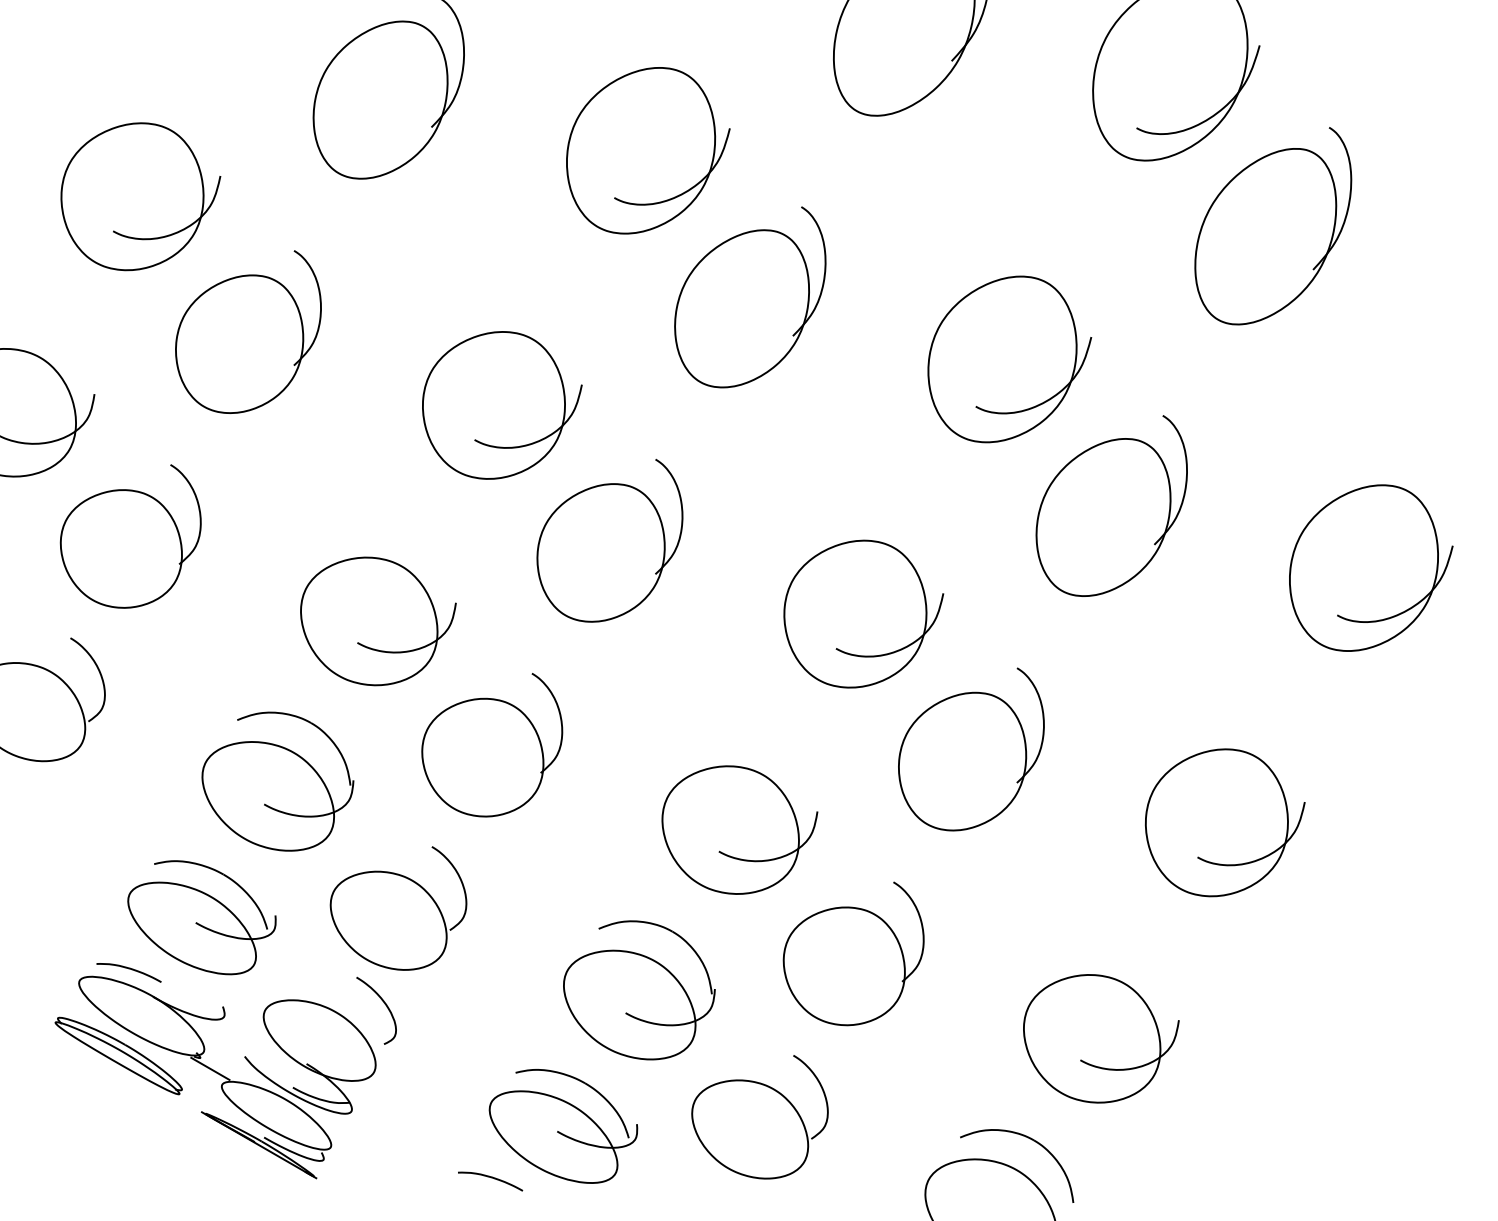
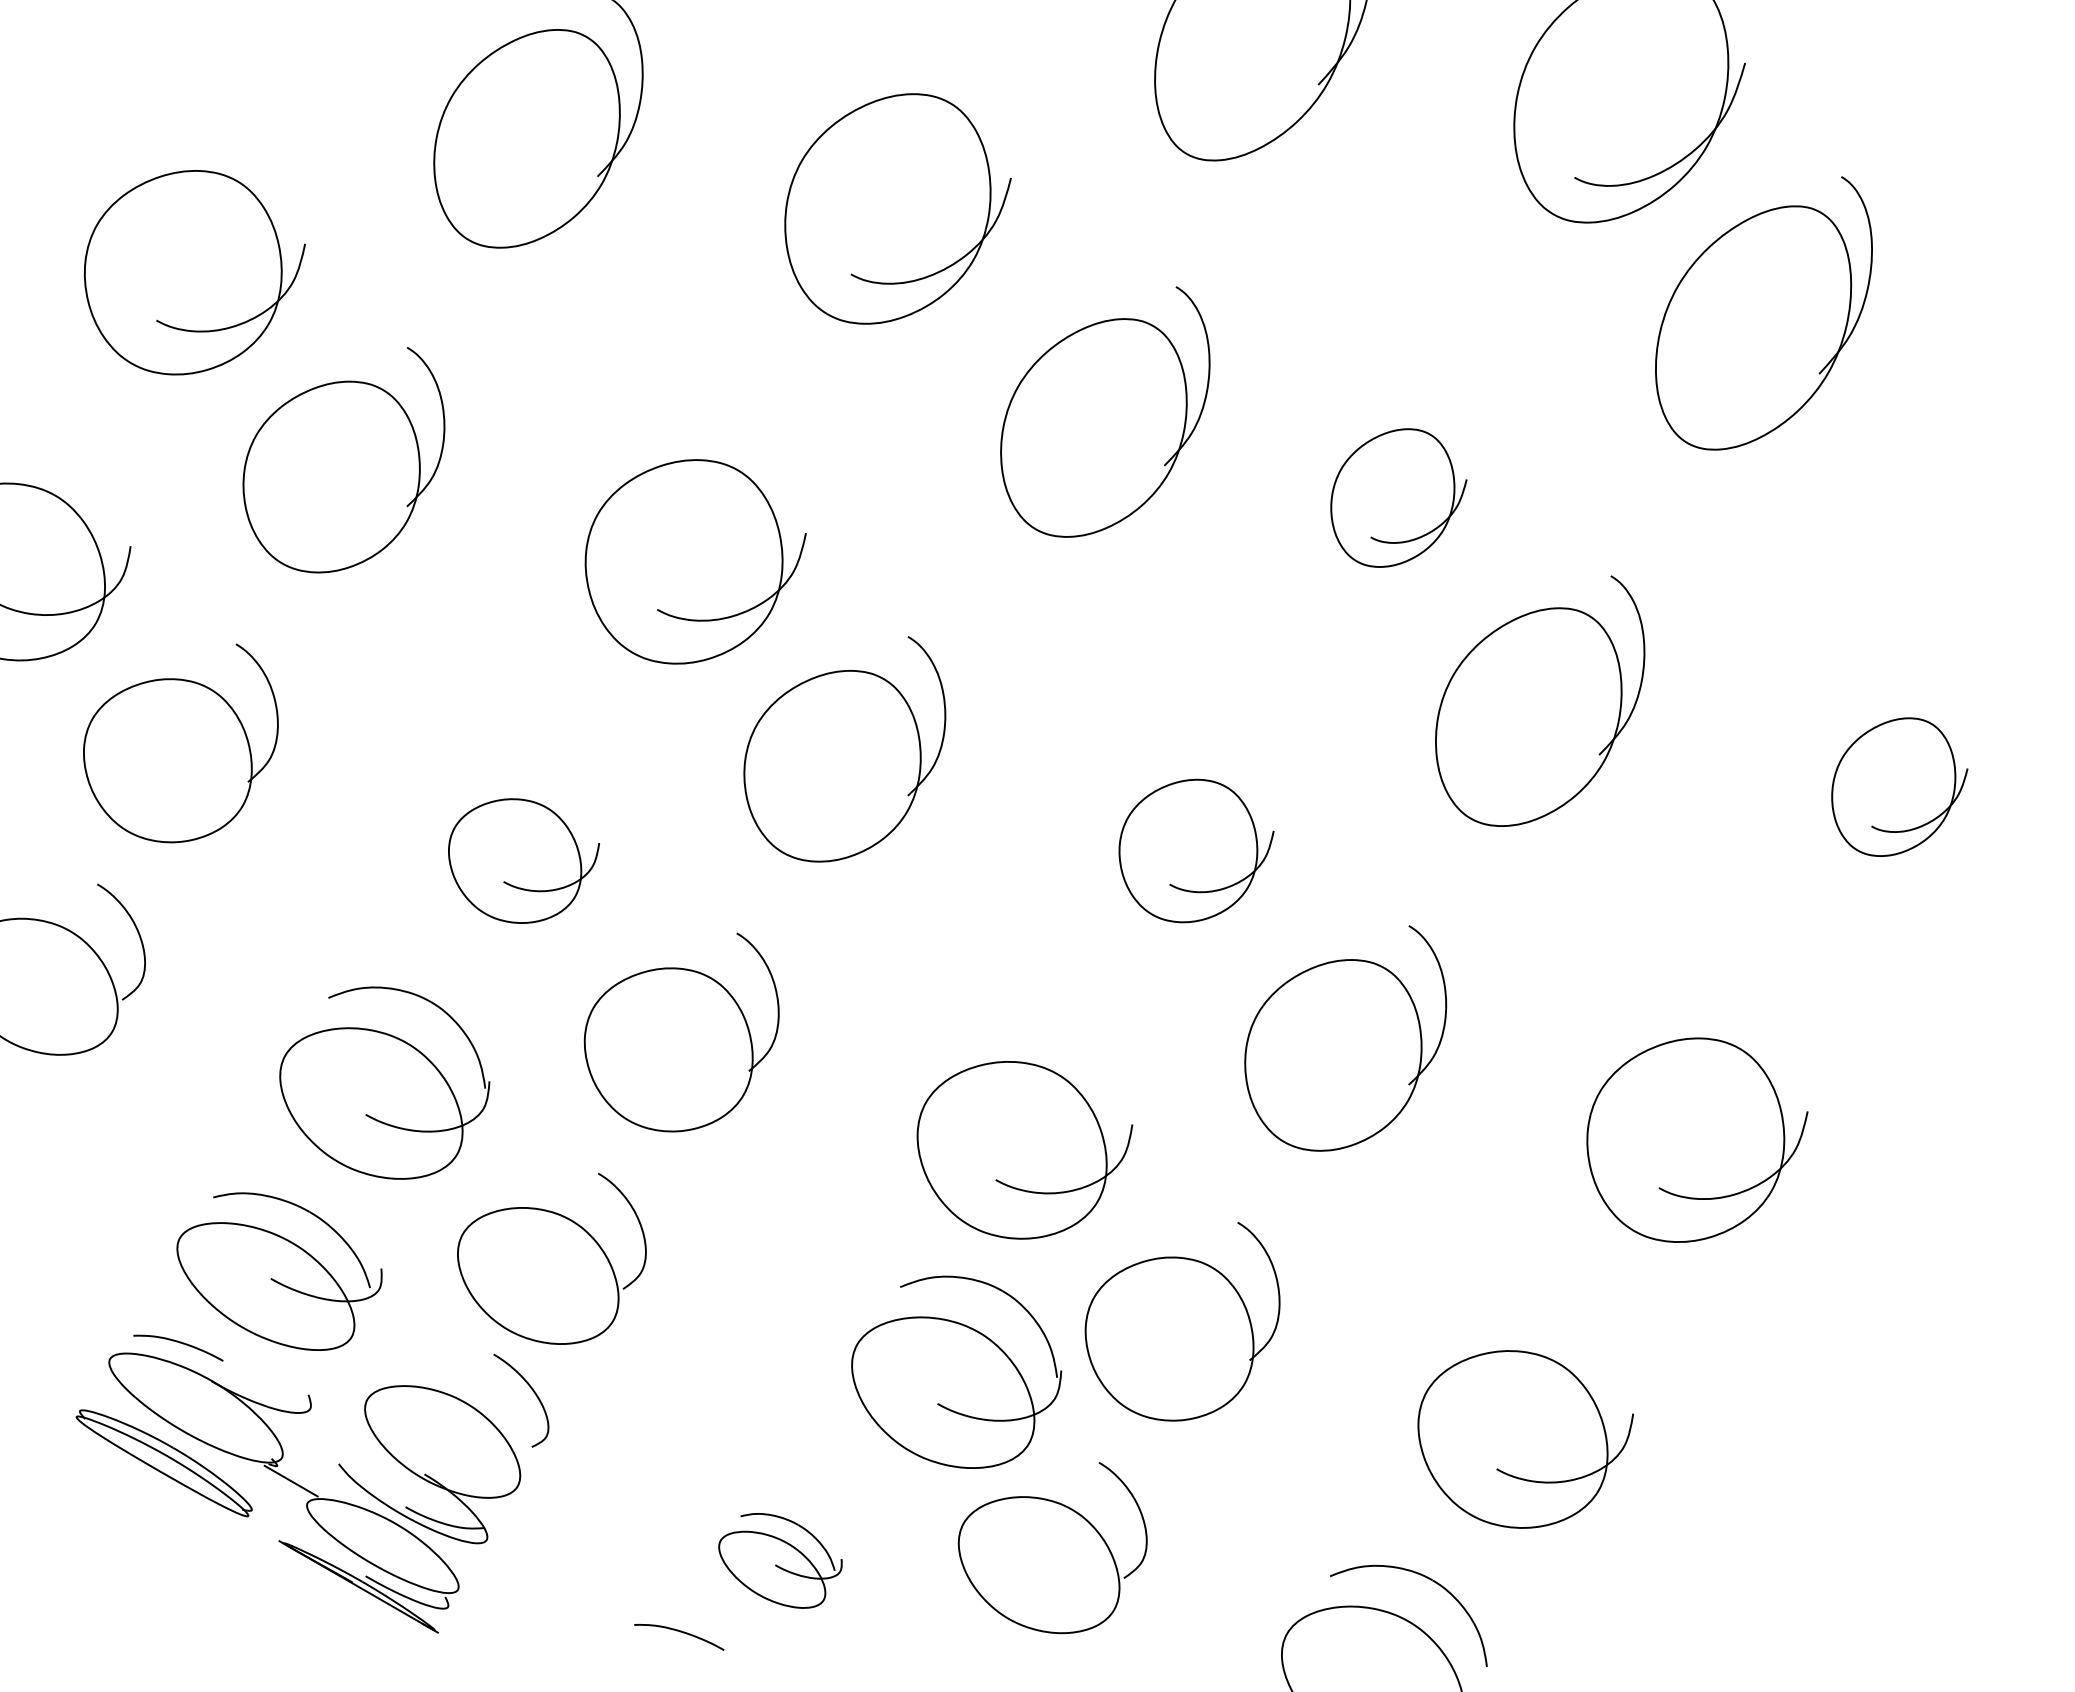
part: (750, 296) -> (1105, 411), moved
part: (1009, 358) -> (1398, 497), size x0.6
part: (1371, 567) -> (1899, 786), size x0.6
part: (863, 613) -> (1196, 850), size x0.7
part: (378, 620) -> (523, 860), size x0.7
part: (639, 989) -> (956, 1371), moved
part: (563, 1126) -> (780, 1560), size x0.6

